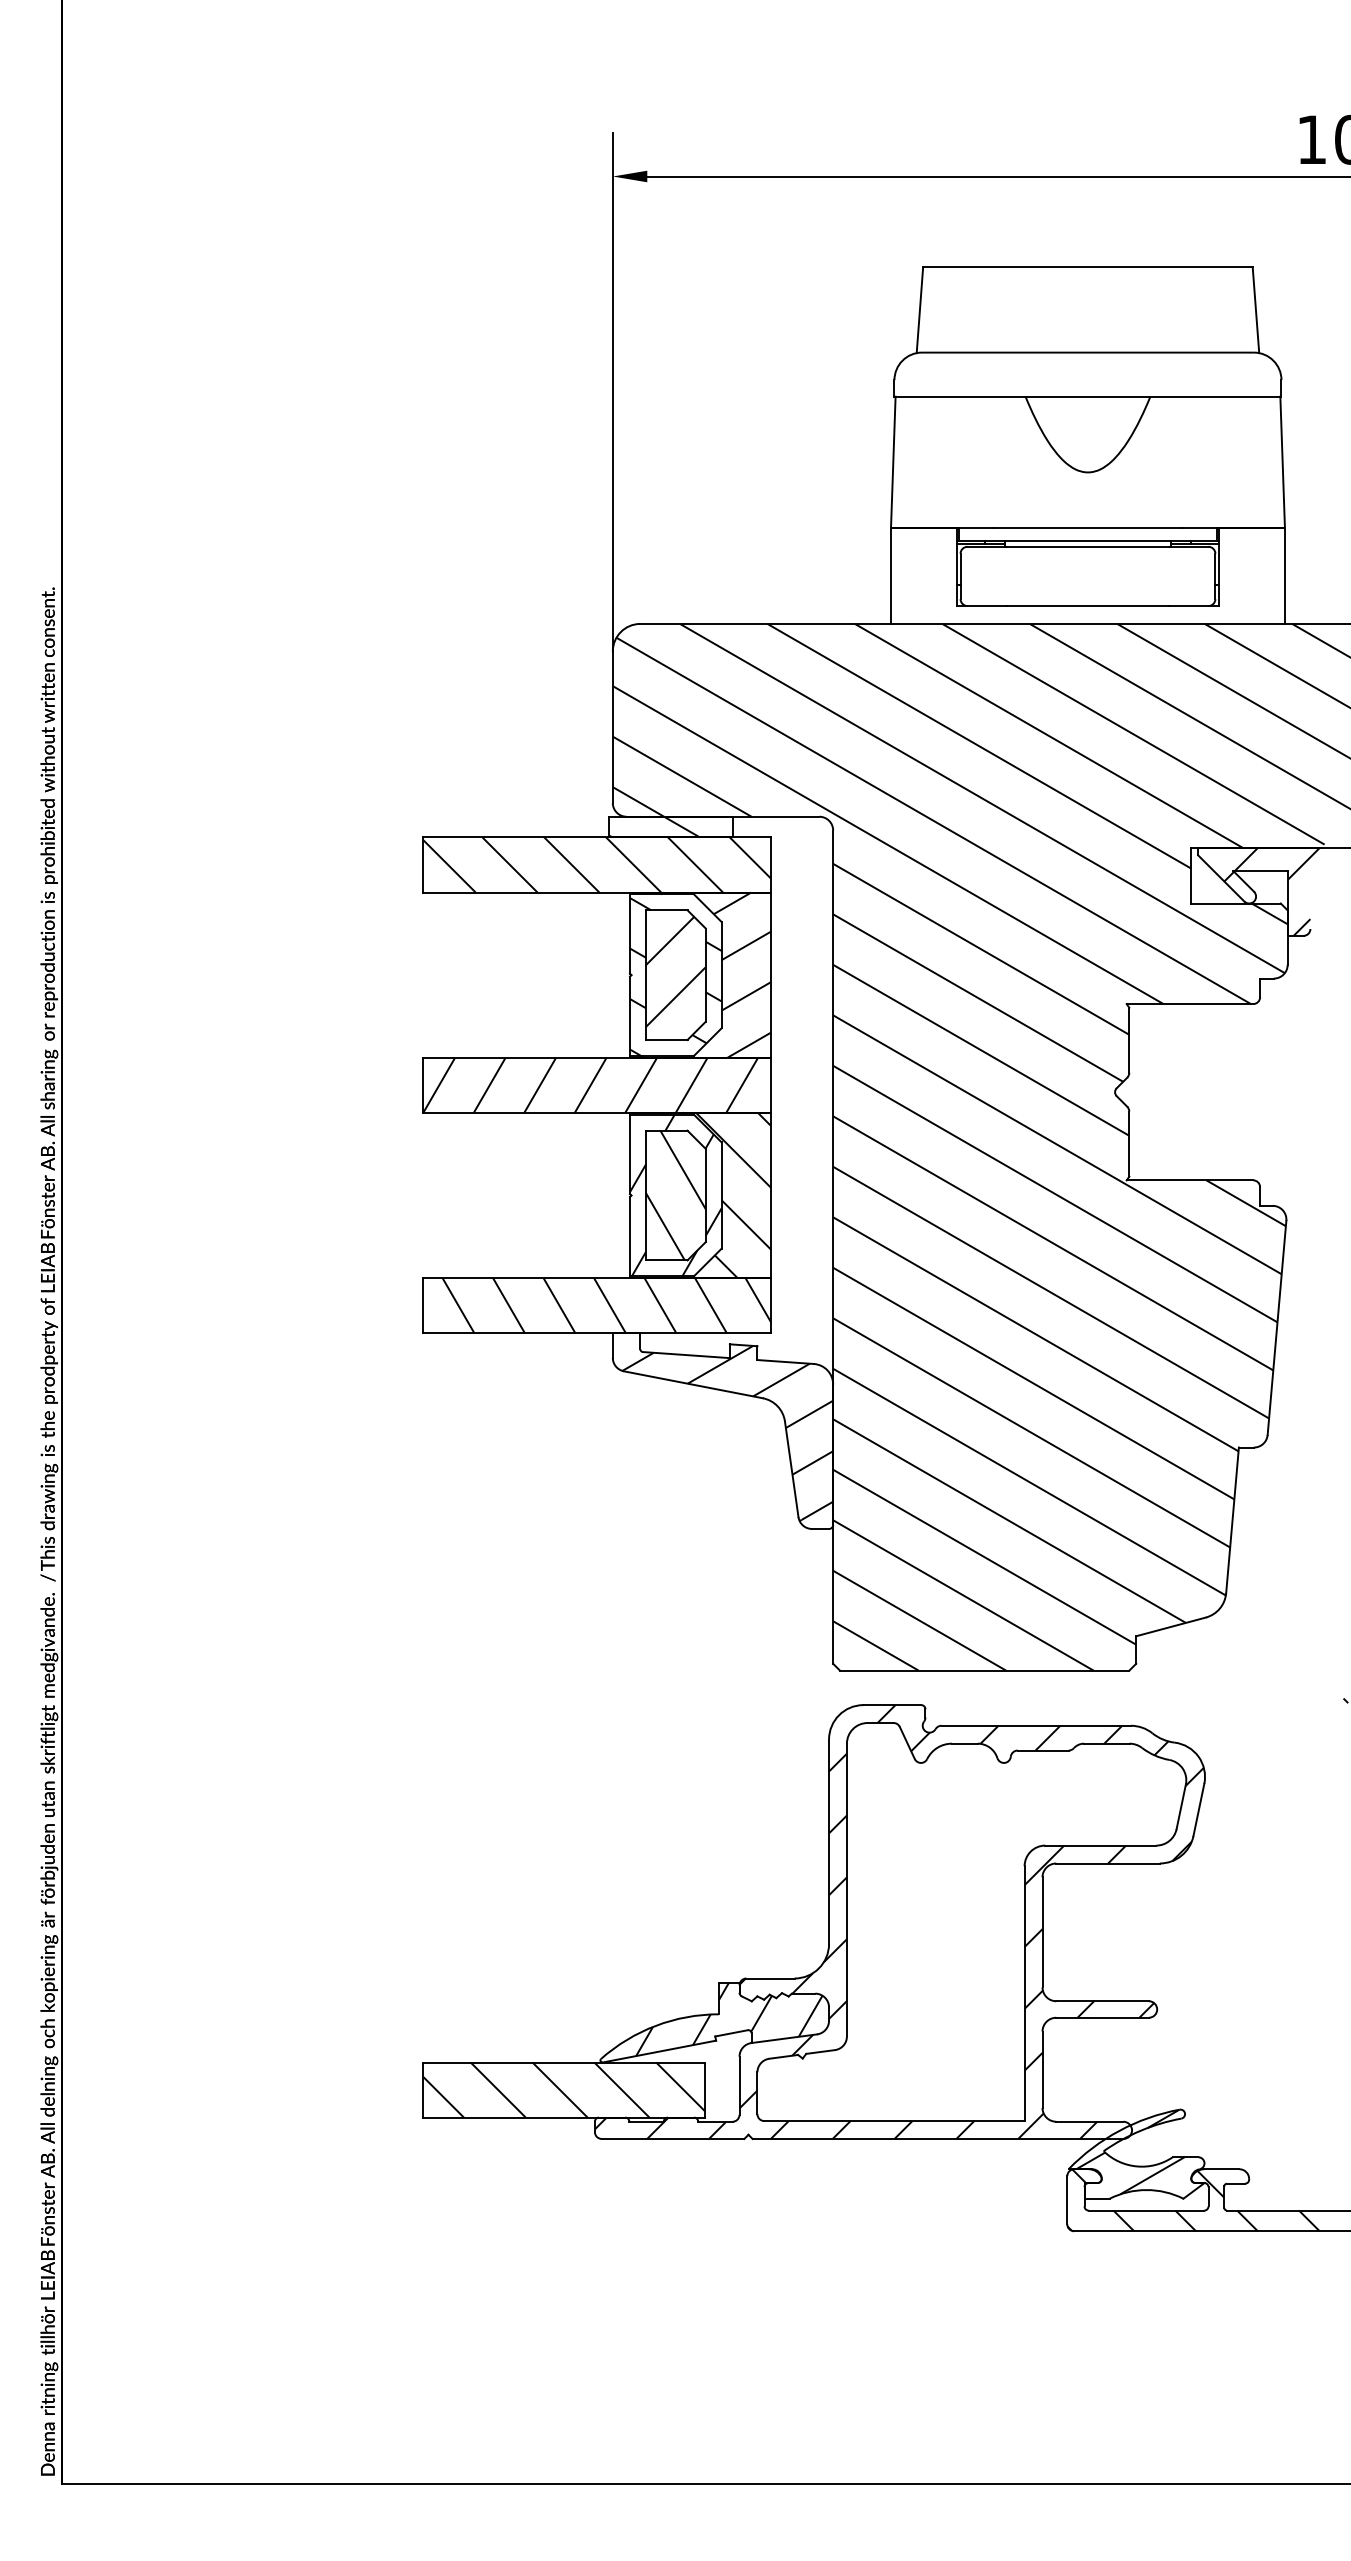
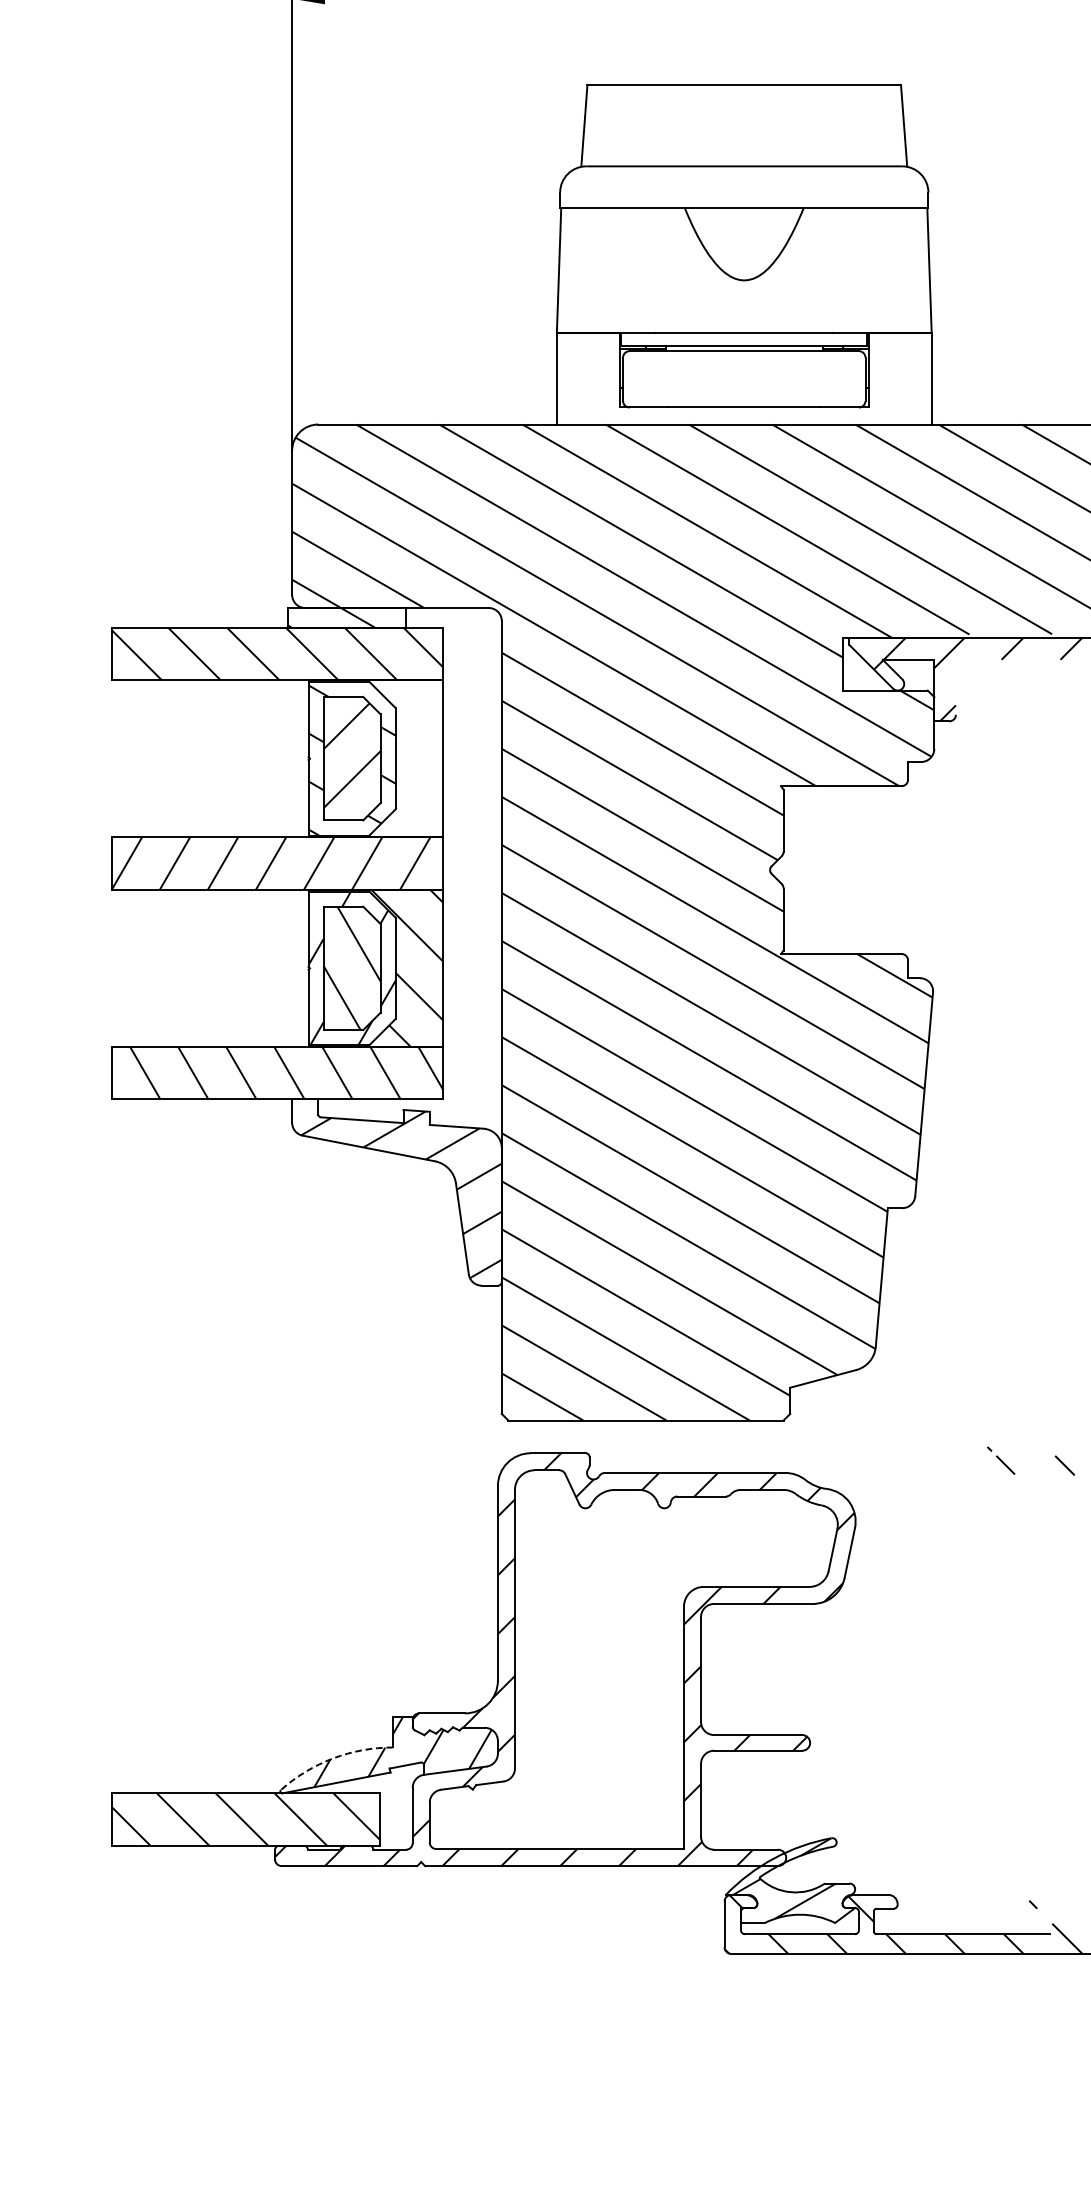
hatch: (705, 974) -> (380, 758), removed
arc: (655, 2025) -> (332, 1758), solid -> dashed

